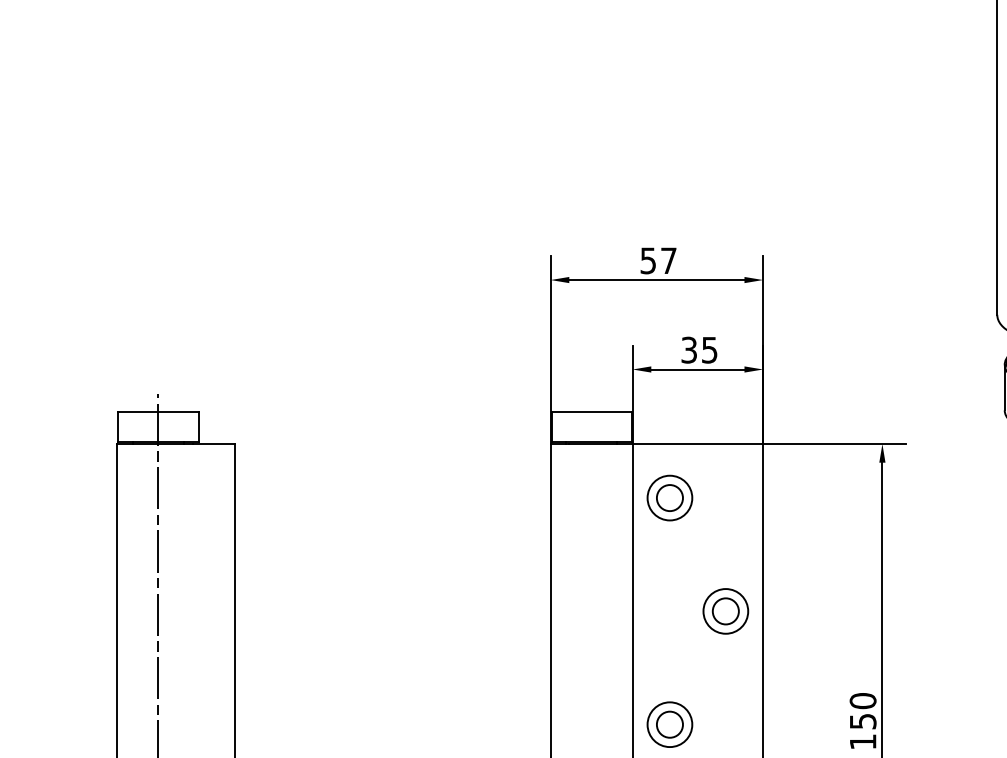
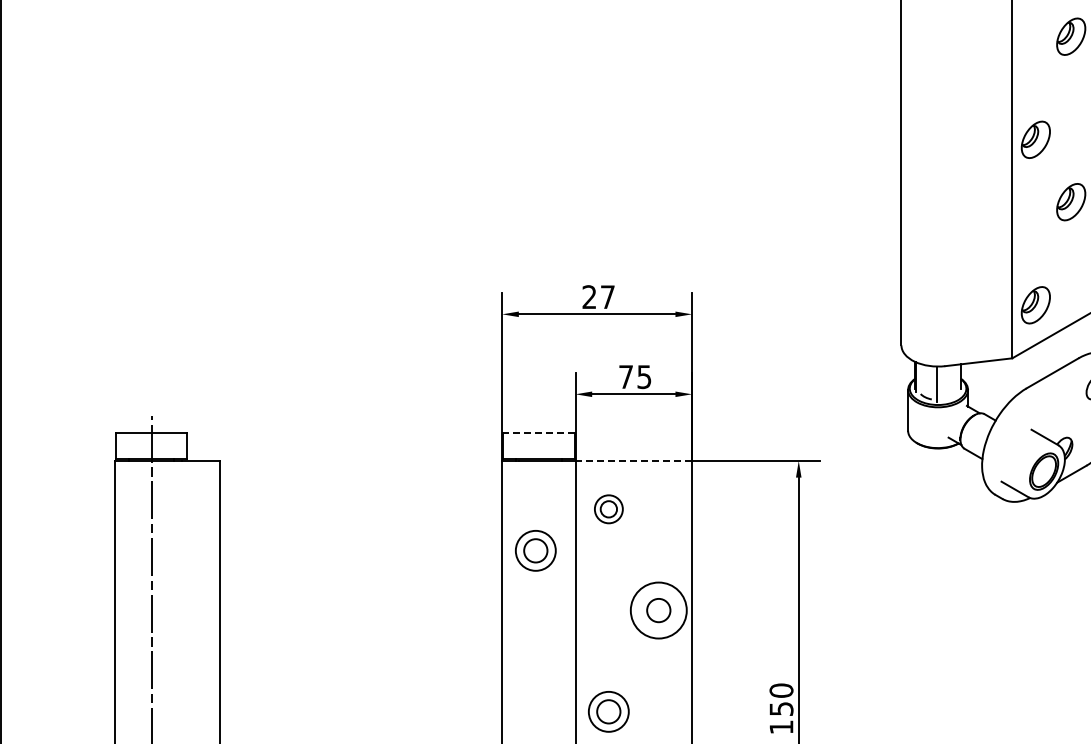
text: (648, 261) -> (589, 297), 57 -> 27
text: (688, 350) -> (625, 377), 35 -> 75
line: (591, 412) -> (538, 432), solid -> dashed
line: (697, 443) -> (633, 460), solid -> dashed
part: (669, 498) -> (608, 509), size x0.7
part: (587, 544) -> (535, 550), added
circle: (725, 611) -> (658, 610), size x1.4

